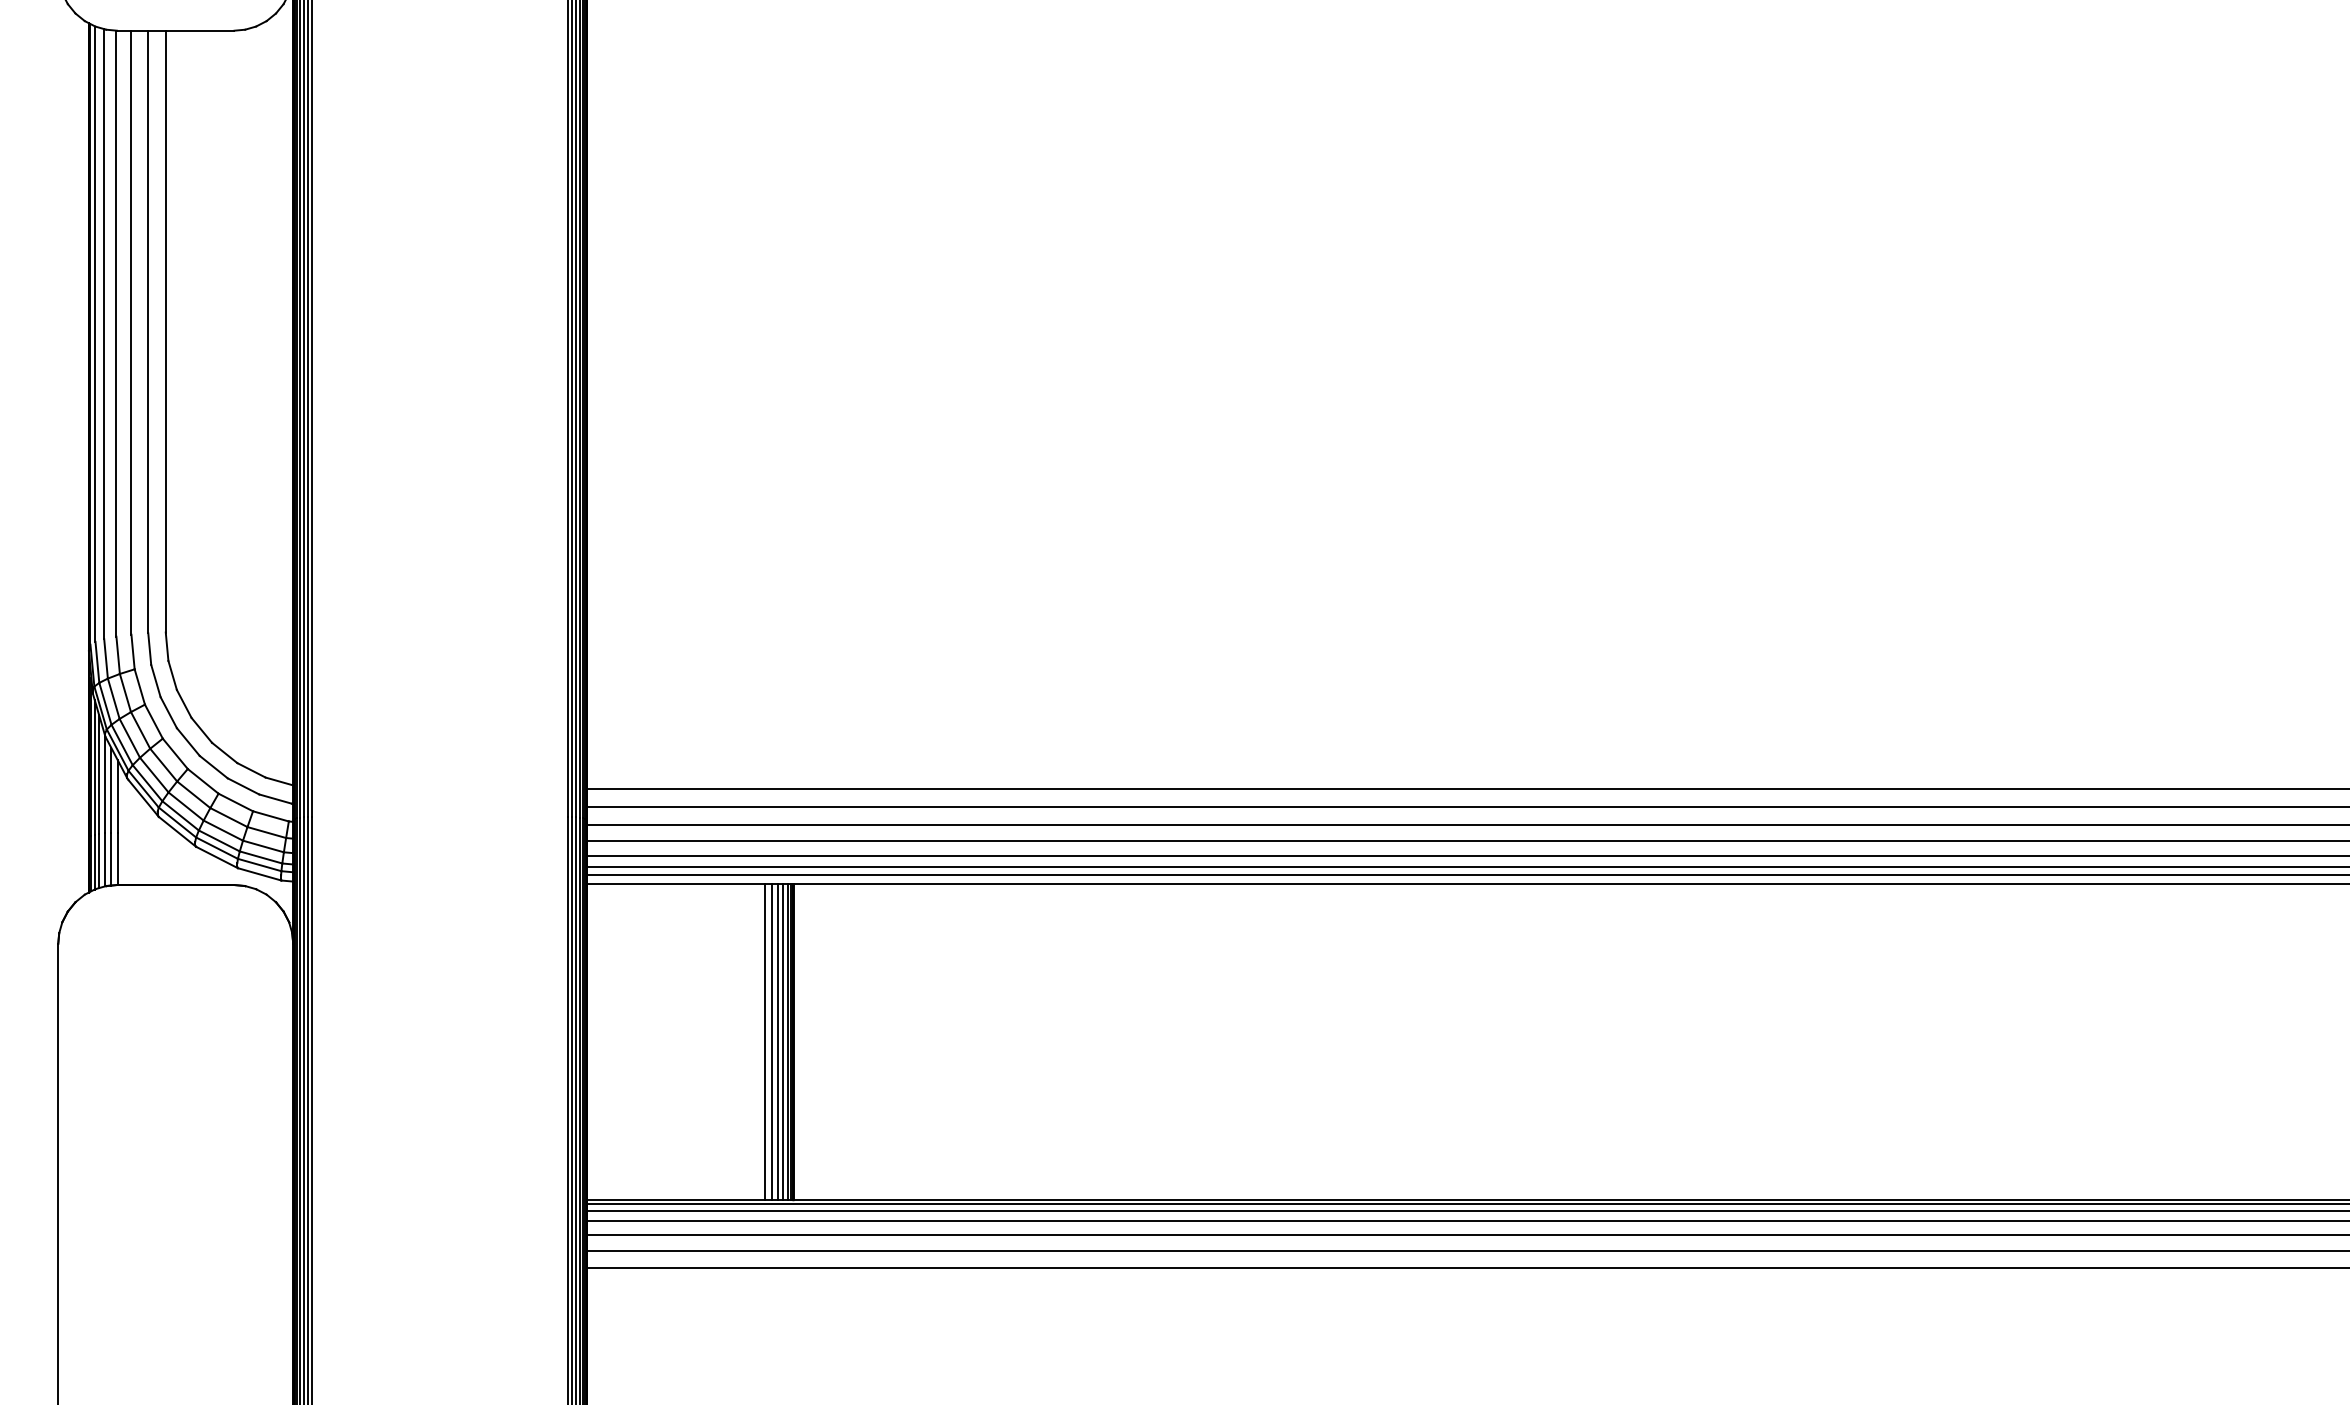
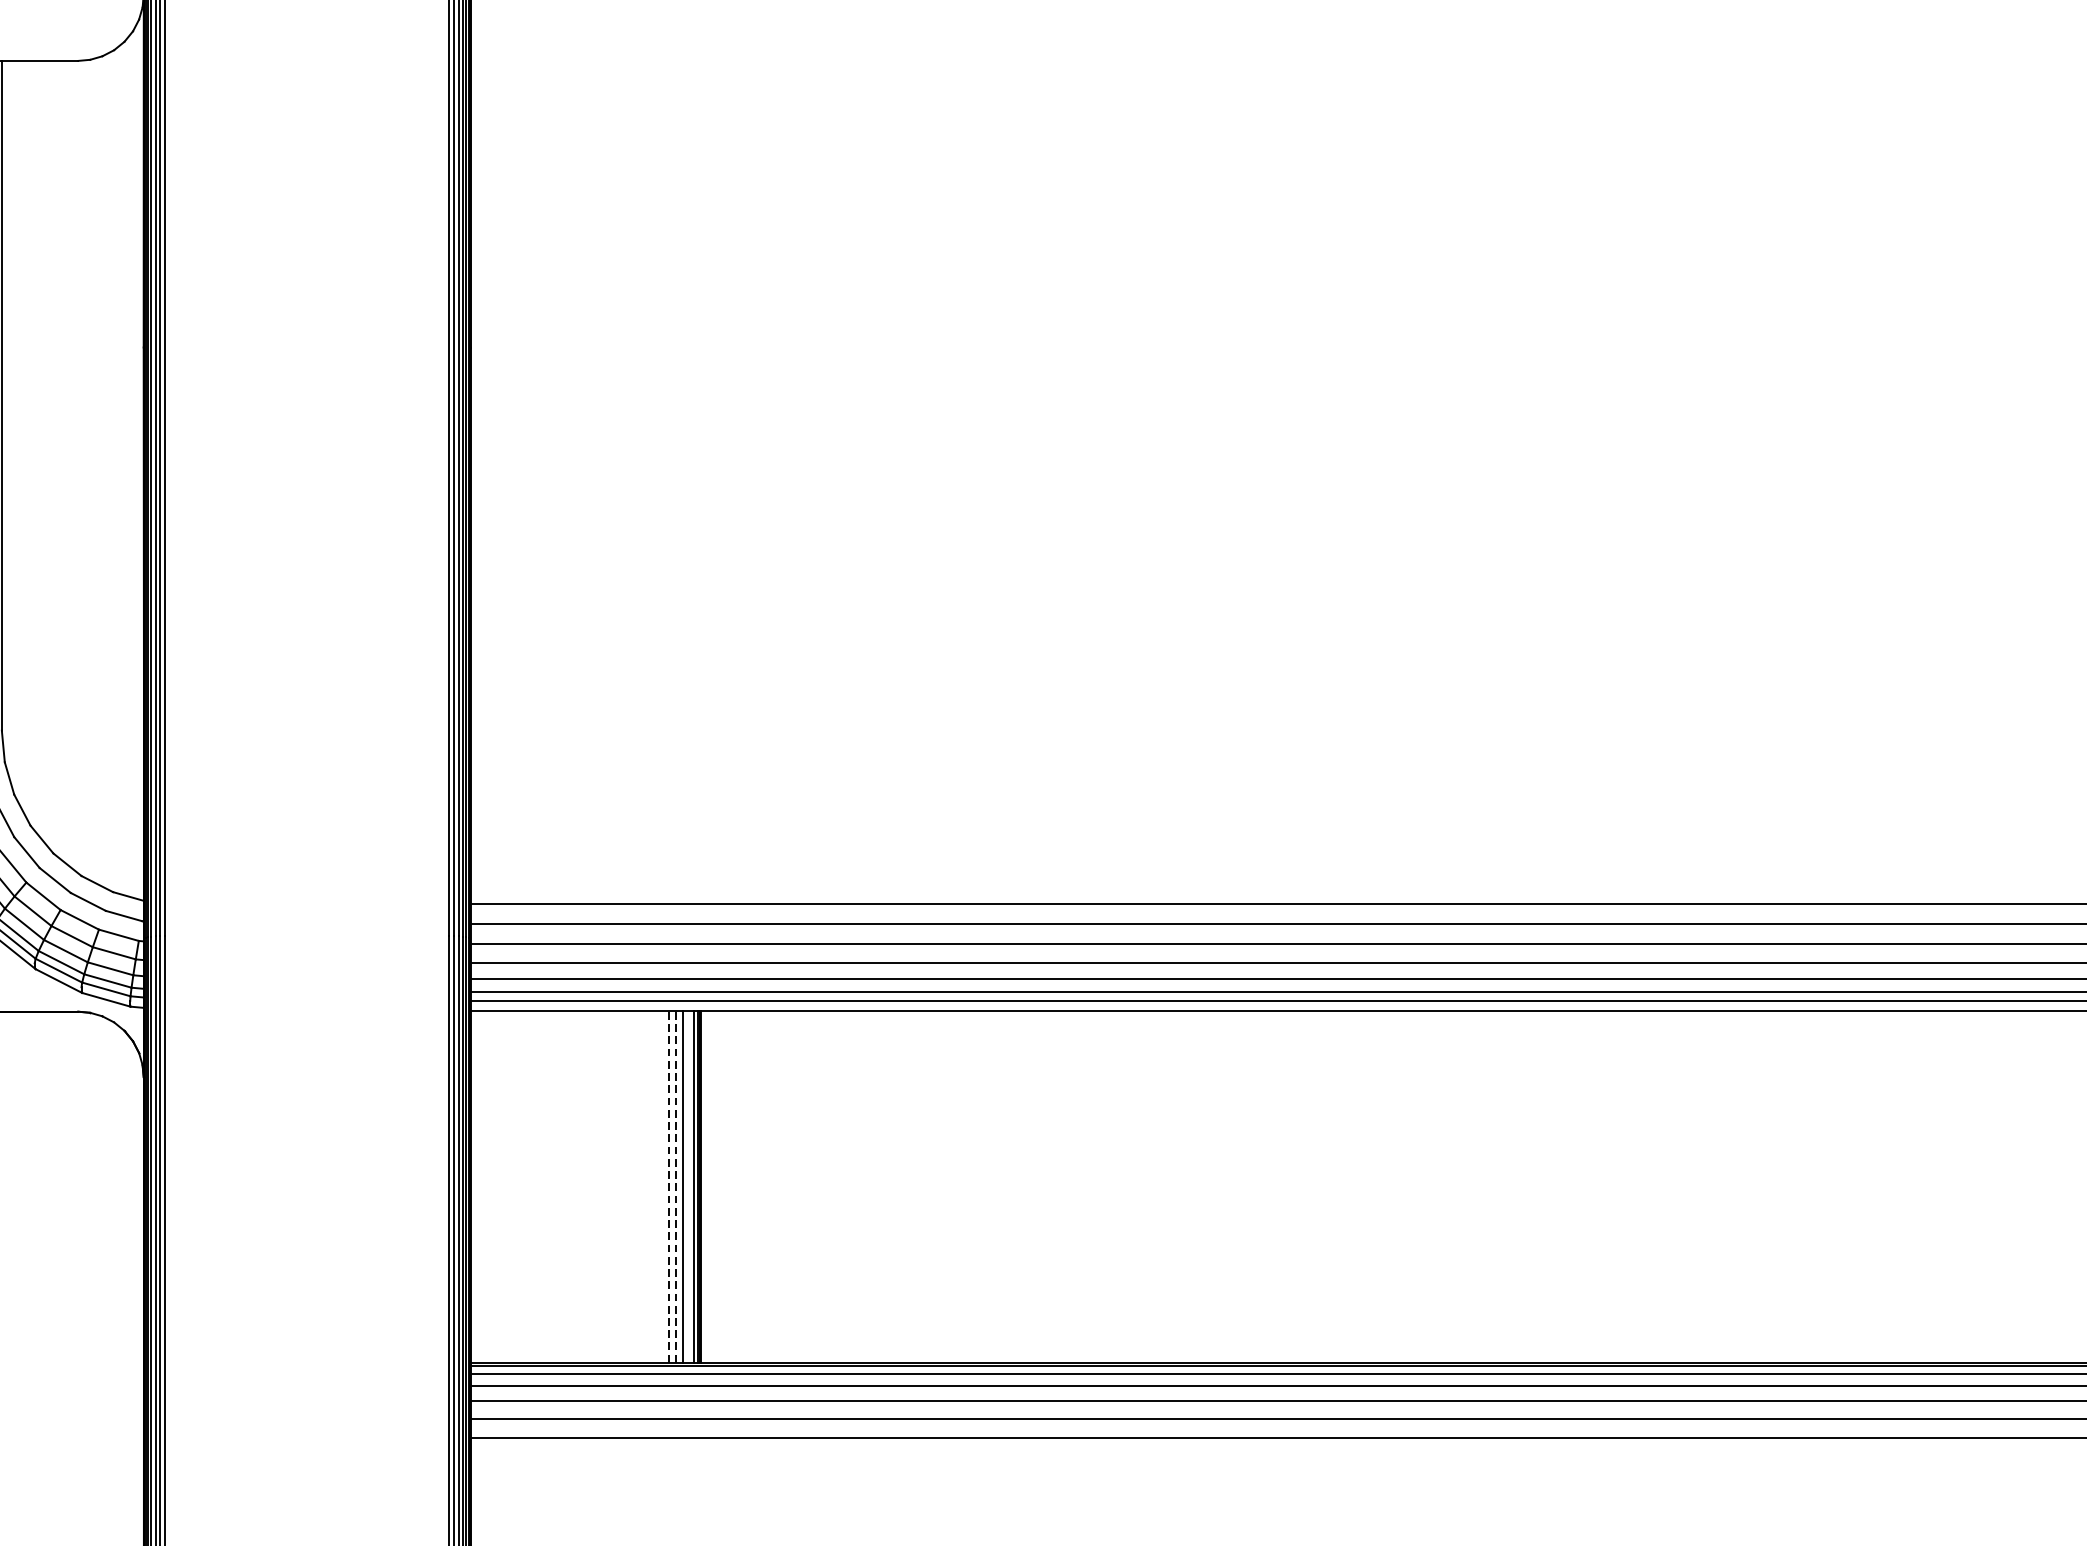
line: (764, 1042) -> (668, 1186), solid -> dashed
line: (771, 1042) -> (675, 1186), solid -> dashed
line: (783, 1042) -> (689, 1186), removed

